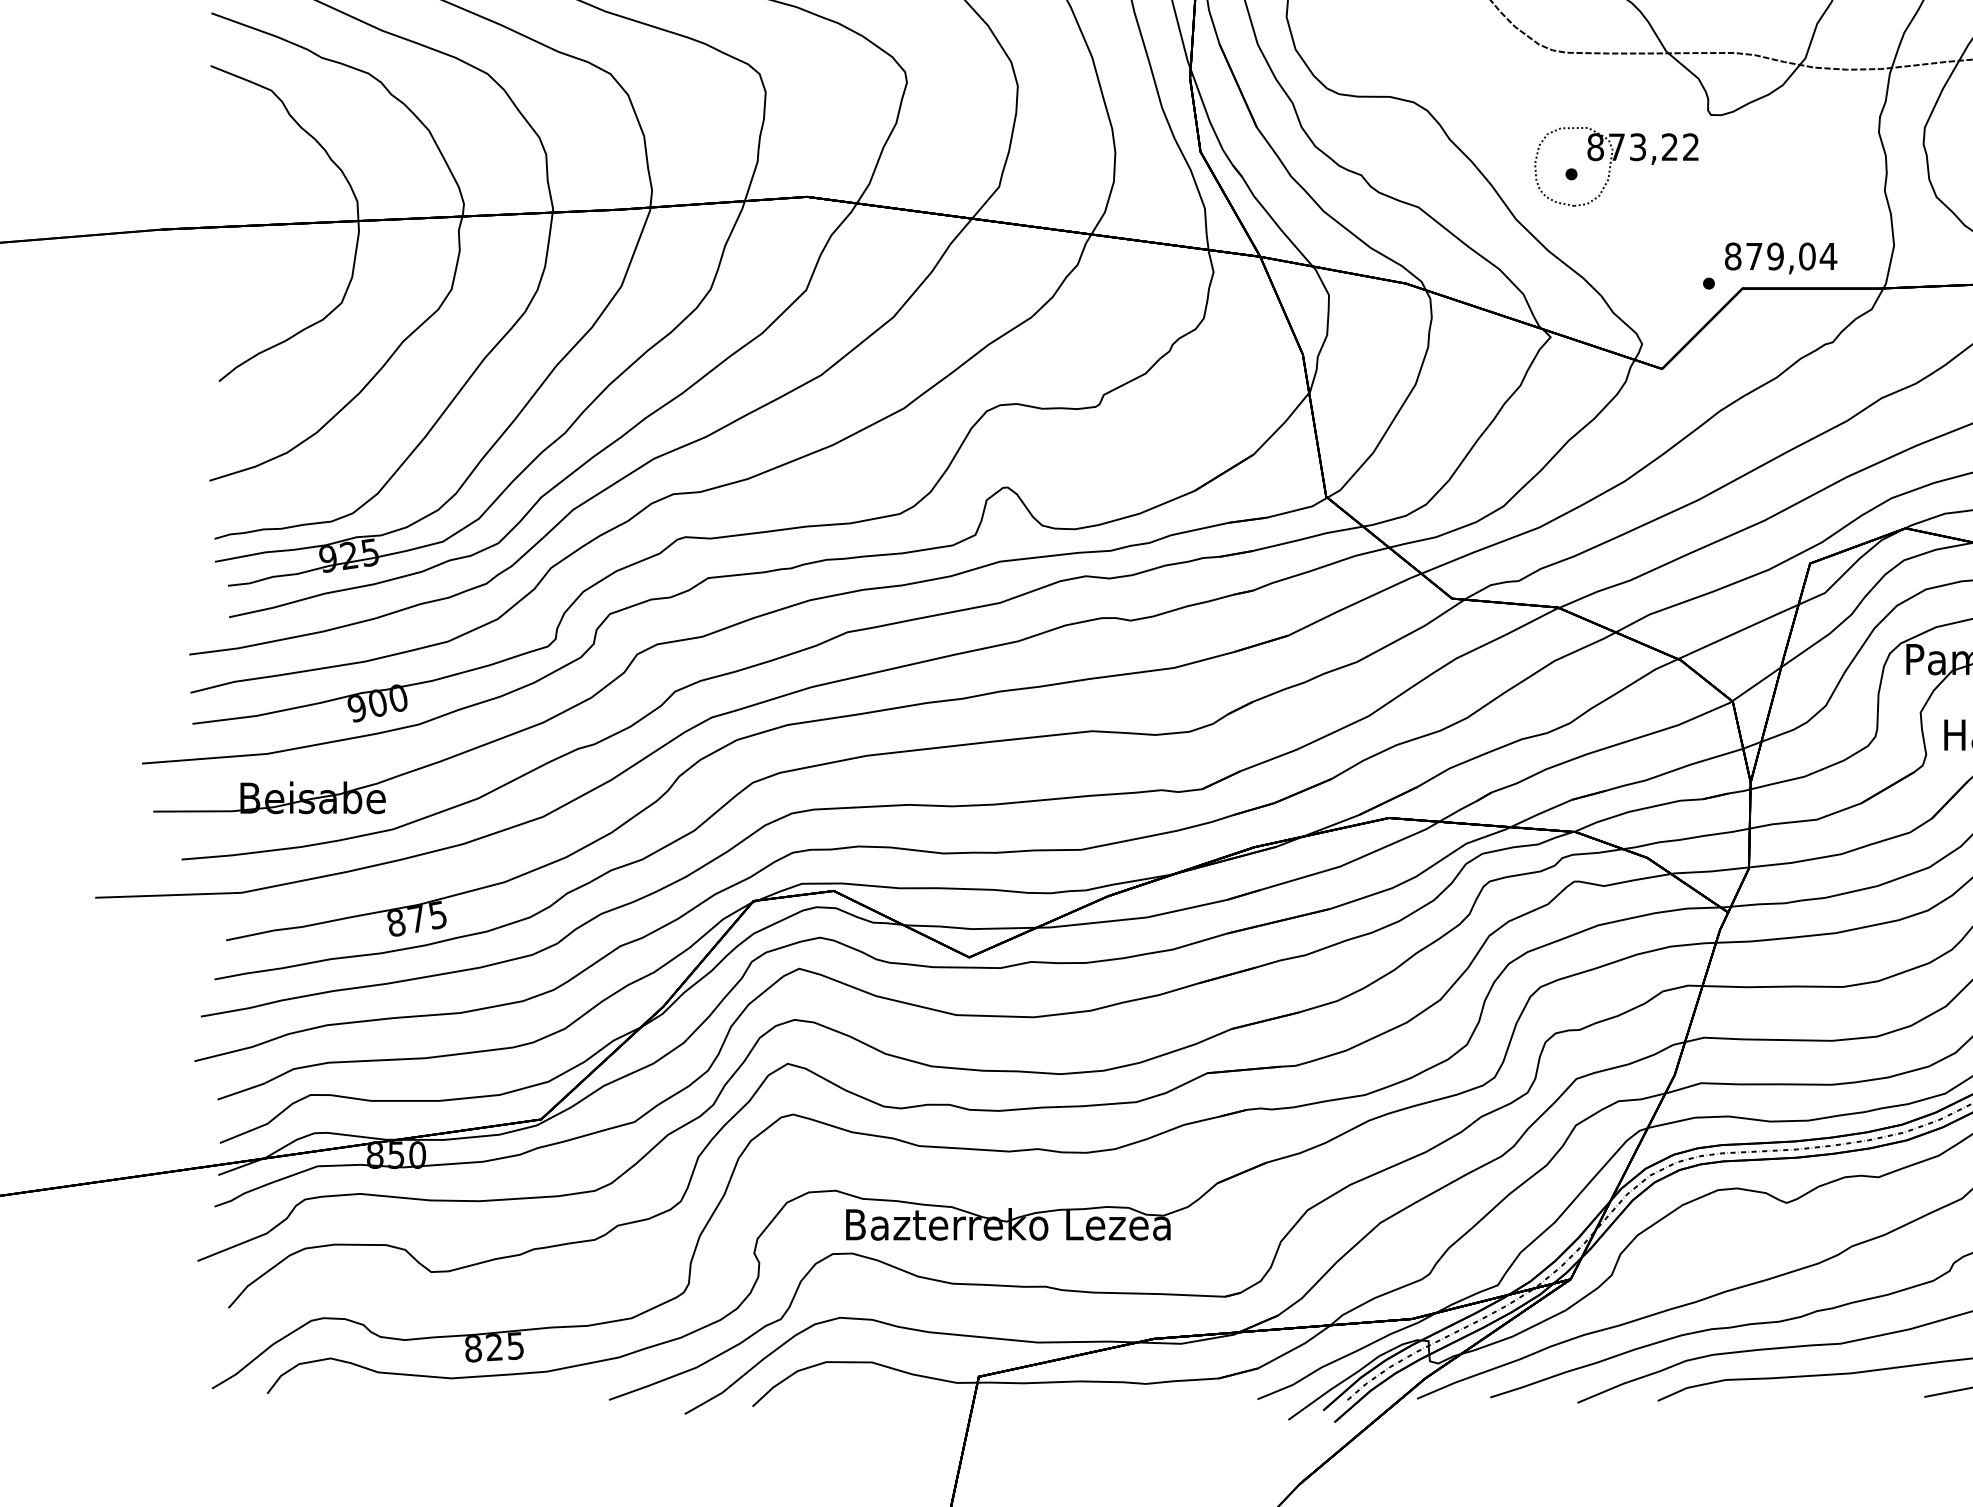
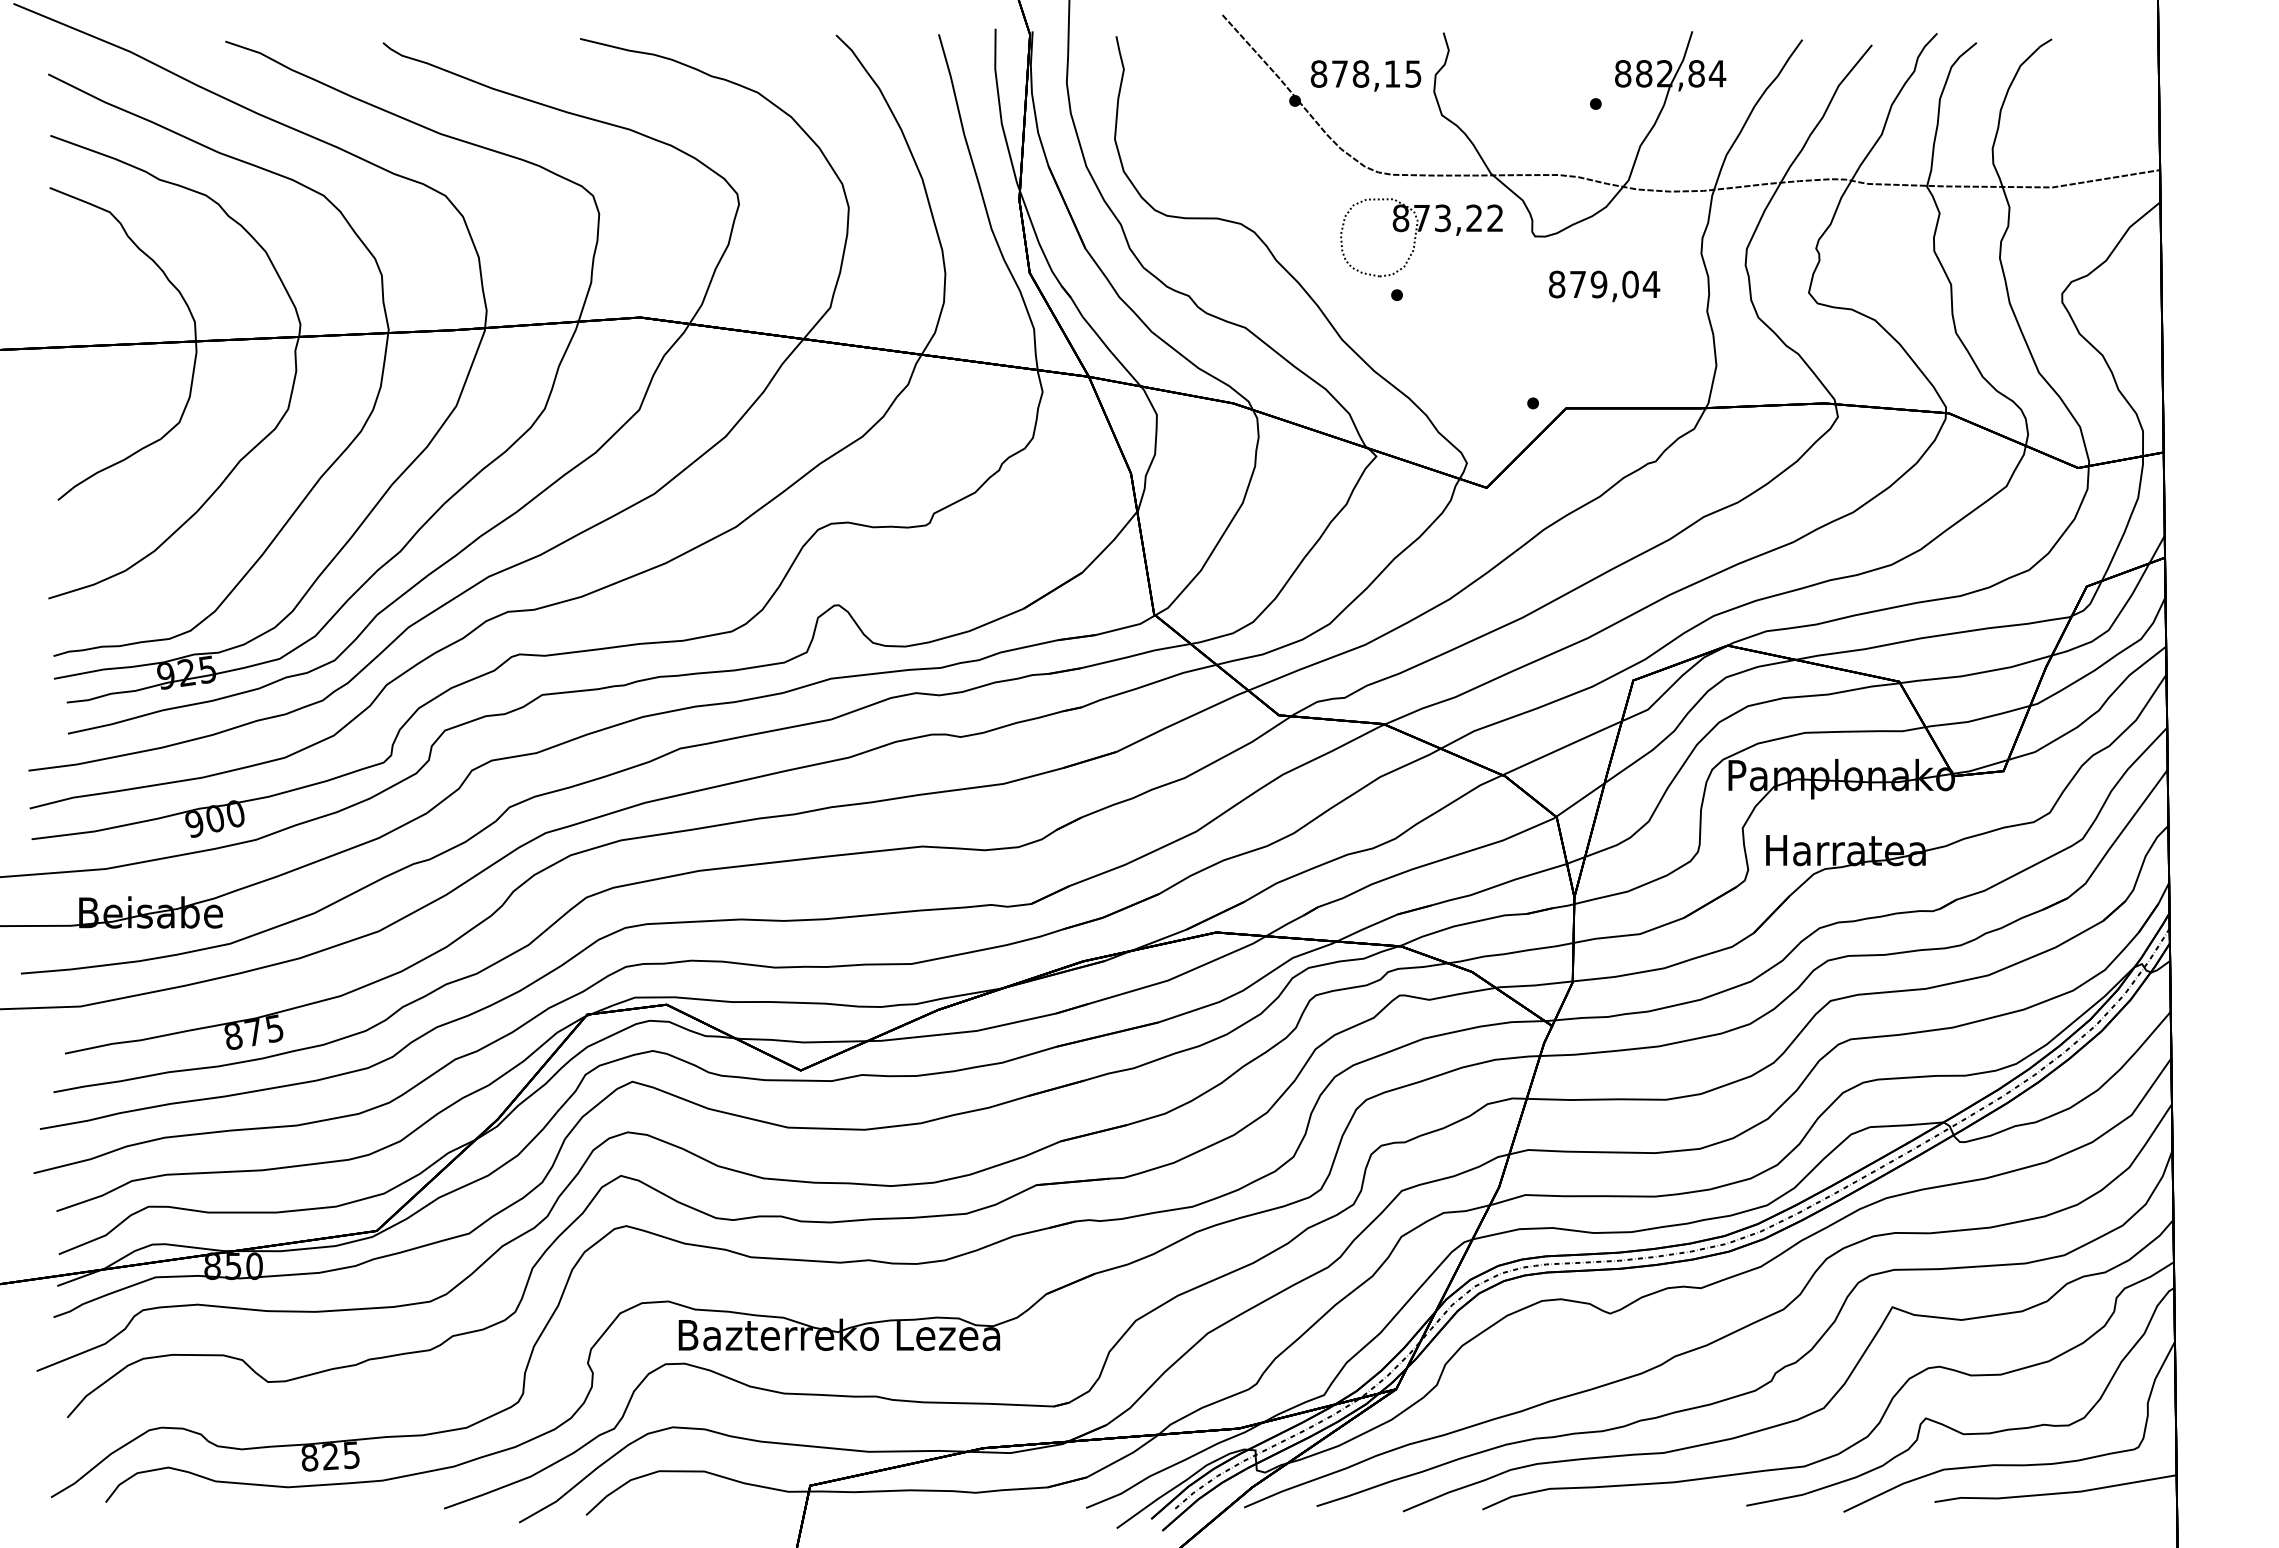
part: (1616, 166) -> (1421, 237), moved
text: (1781, 258) -> (1604, 286), moved

